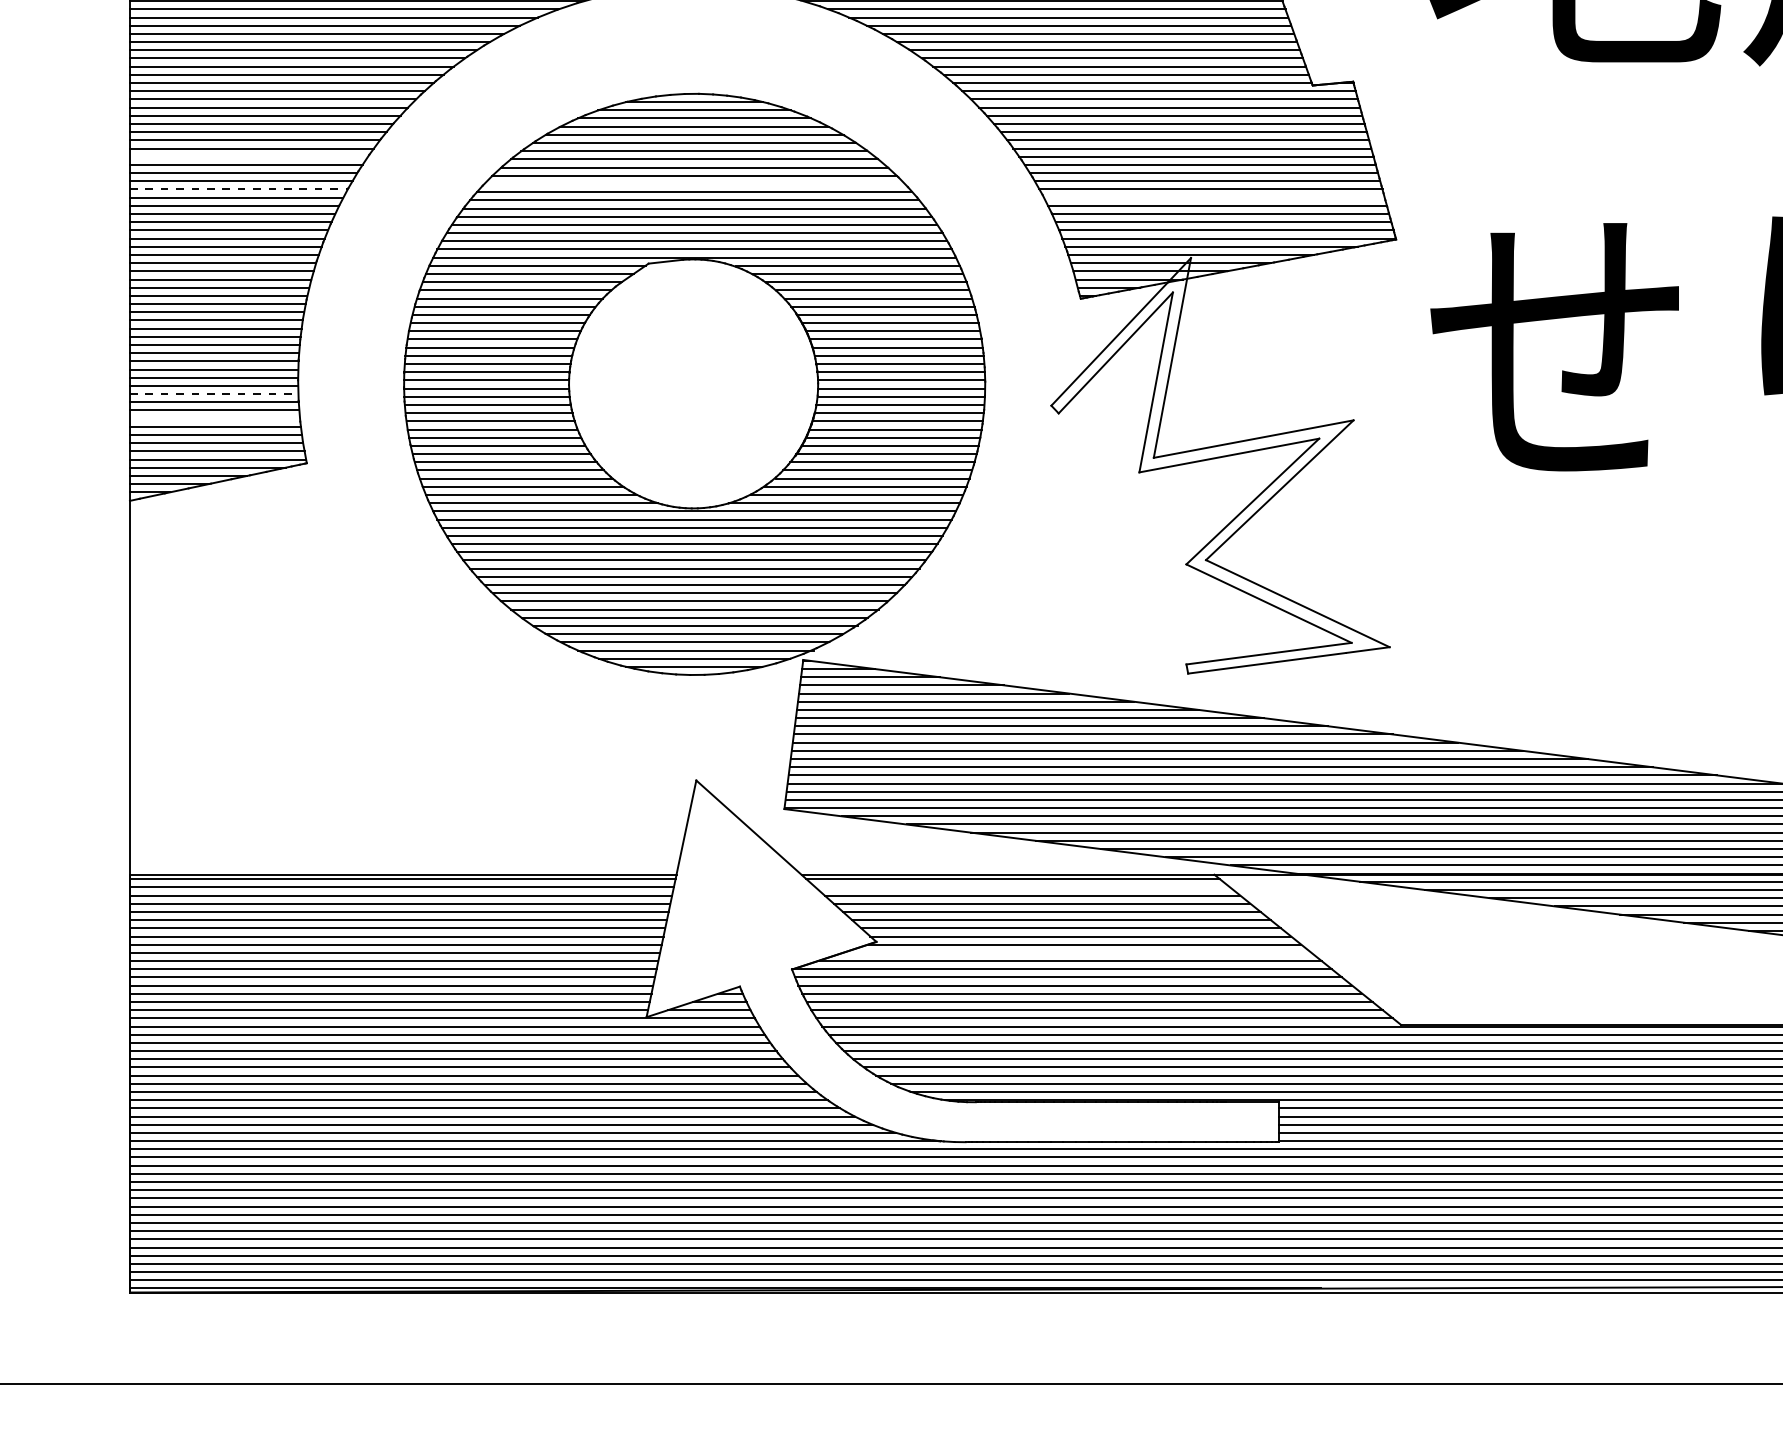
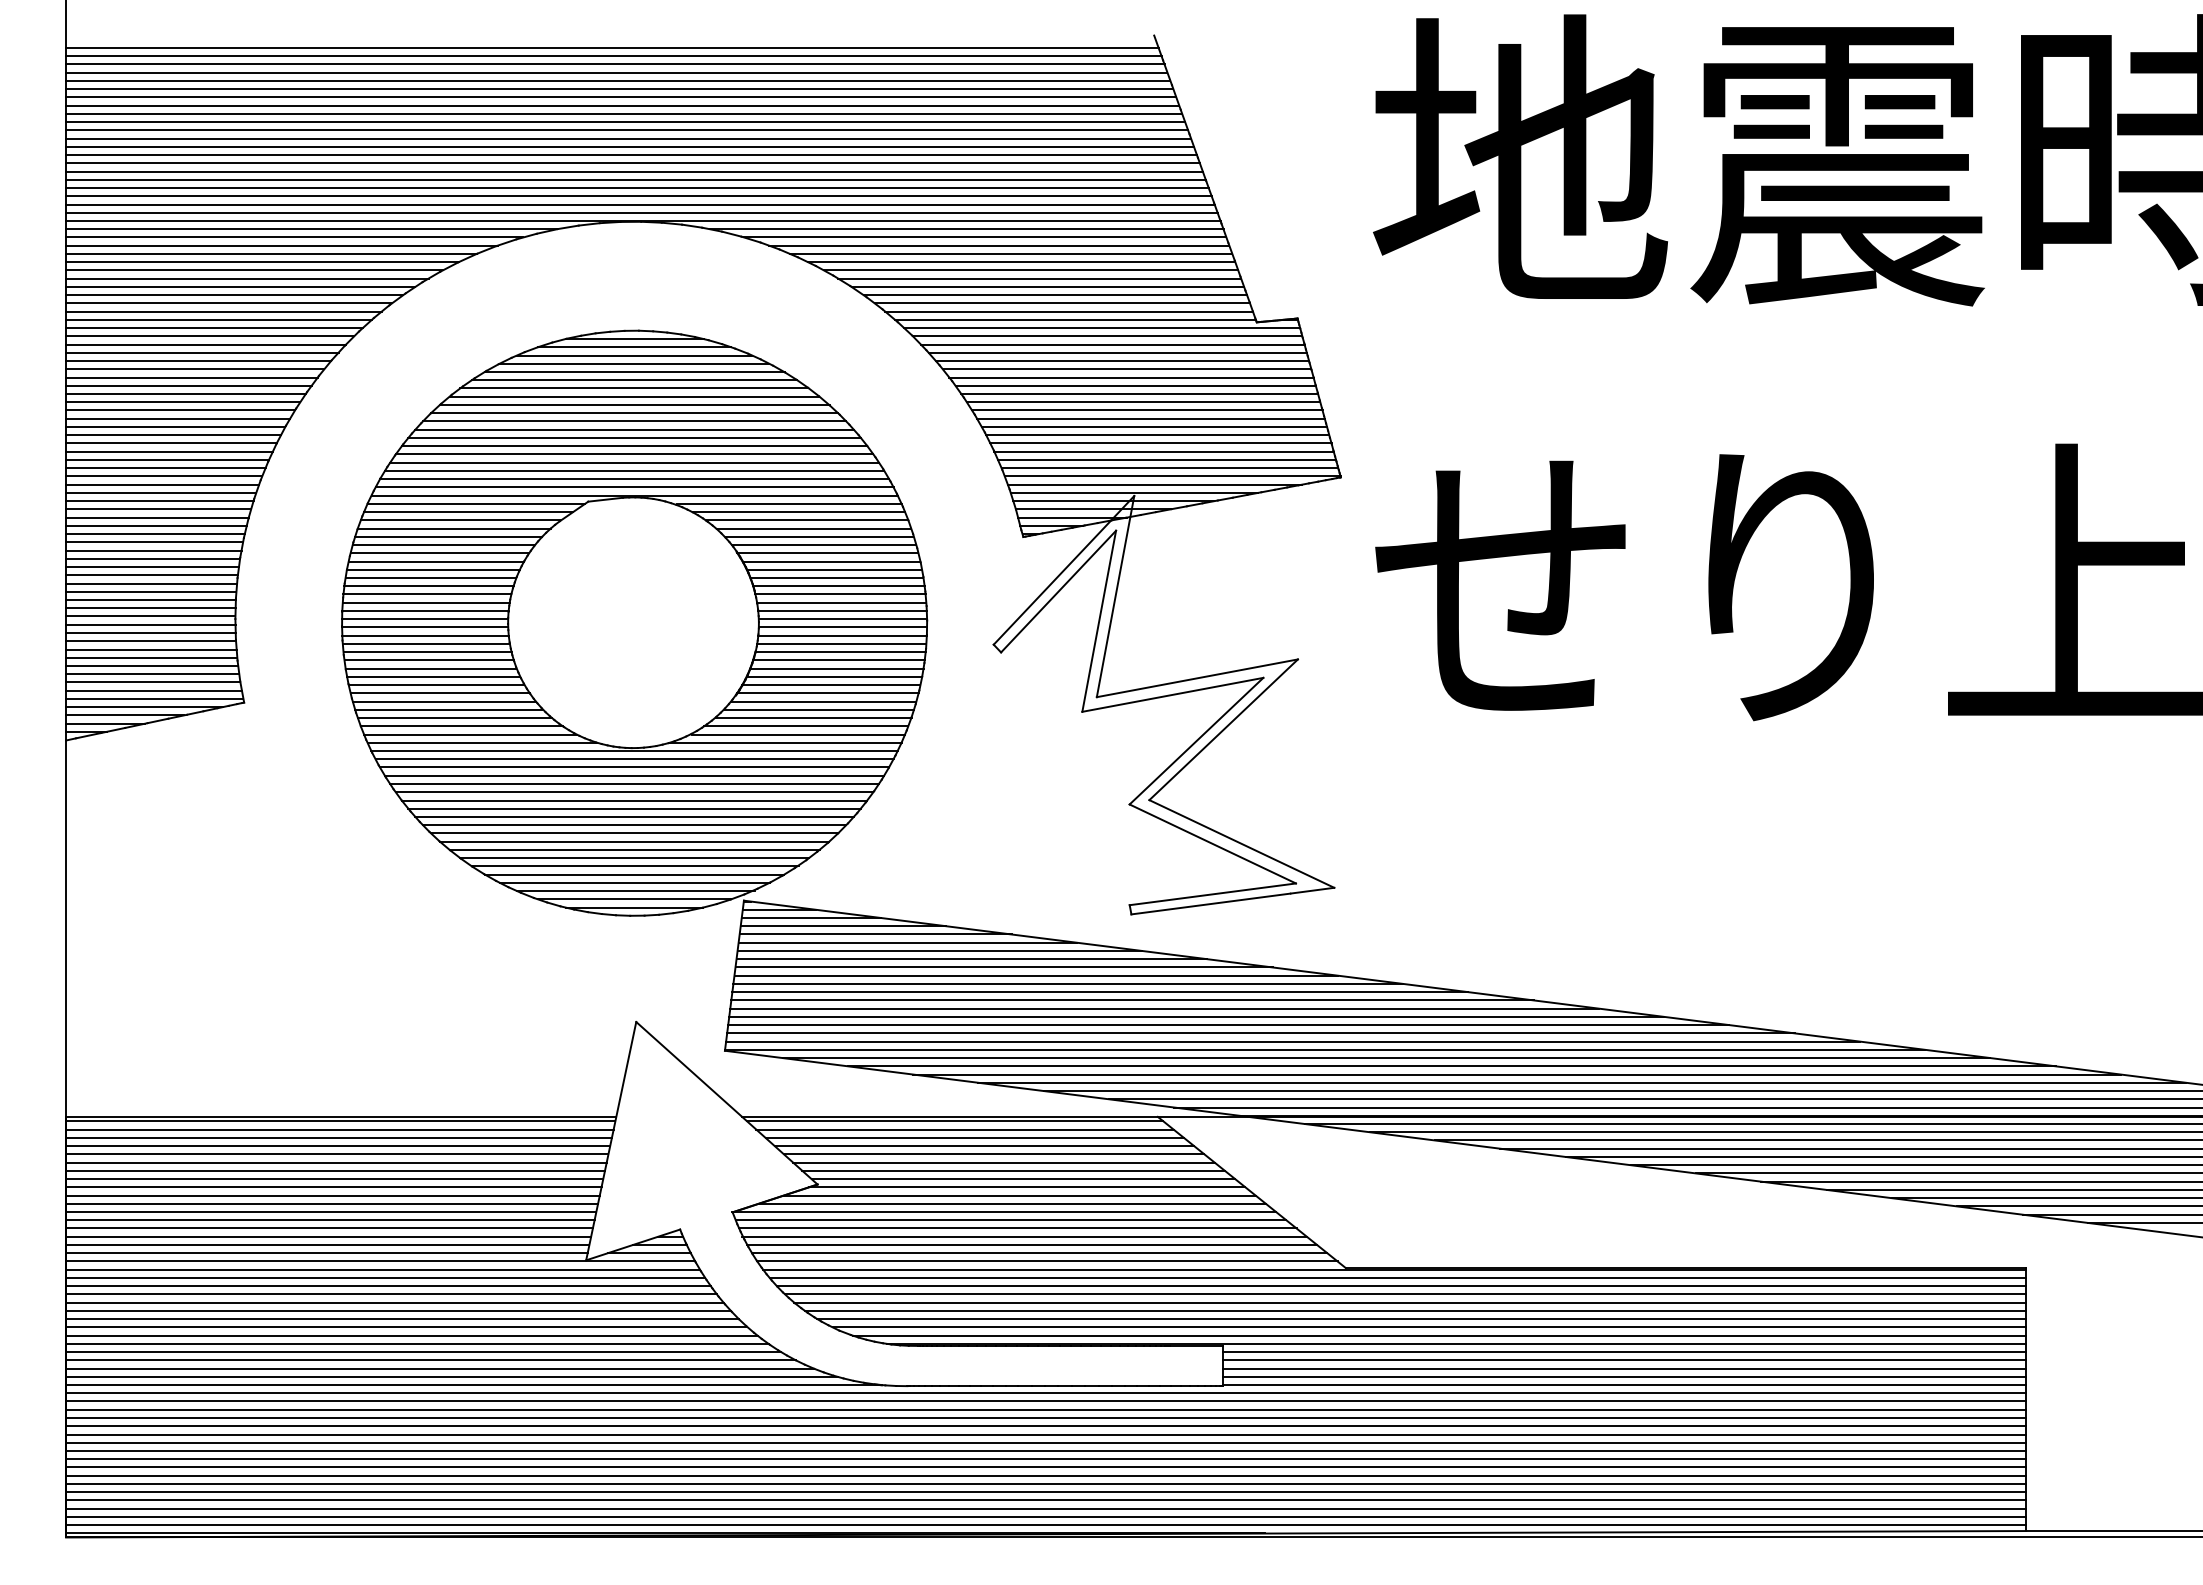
line: (248, 157) -> (185, 394), added
line: (694, 184) -> (634, 421), added
line: (238, 189) -> (175, 427), dashed -> solid
line: (1214, 197) -> (1157, 435), added
line: (213, 393) -> (150, 632), dashed -> solid
line: (214, 418) -> (151, 657), added
line: (1022, 887) -> (964, 1129), added
line: (1076, 952) -> (1019, 1195), added

